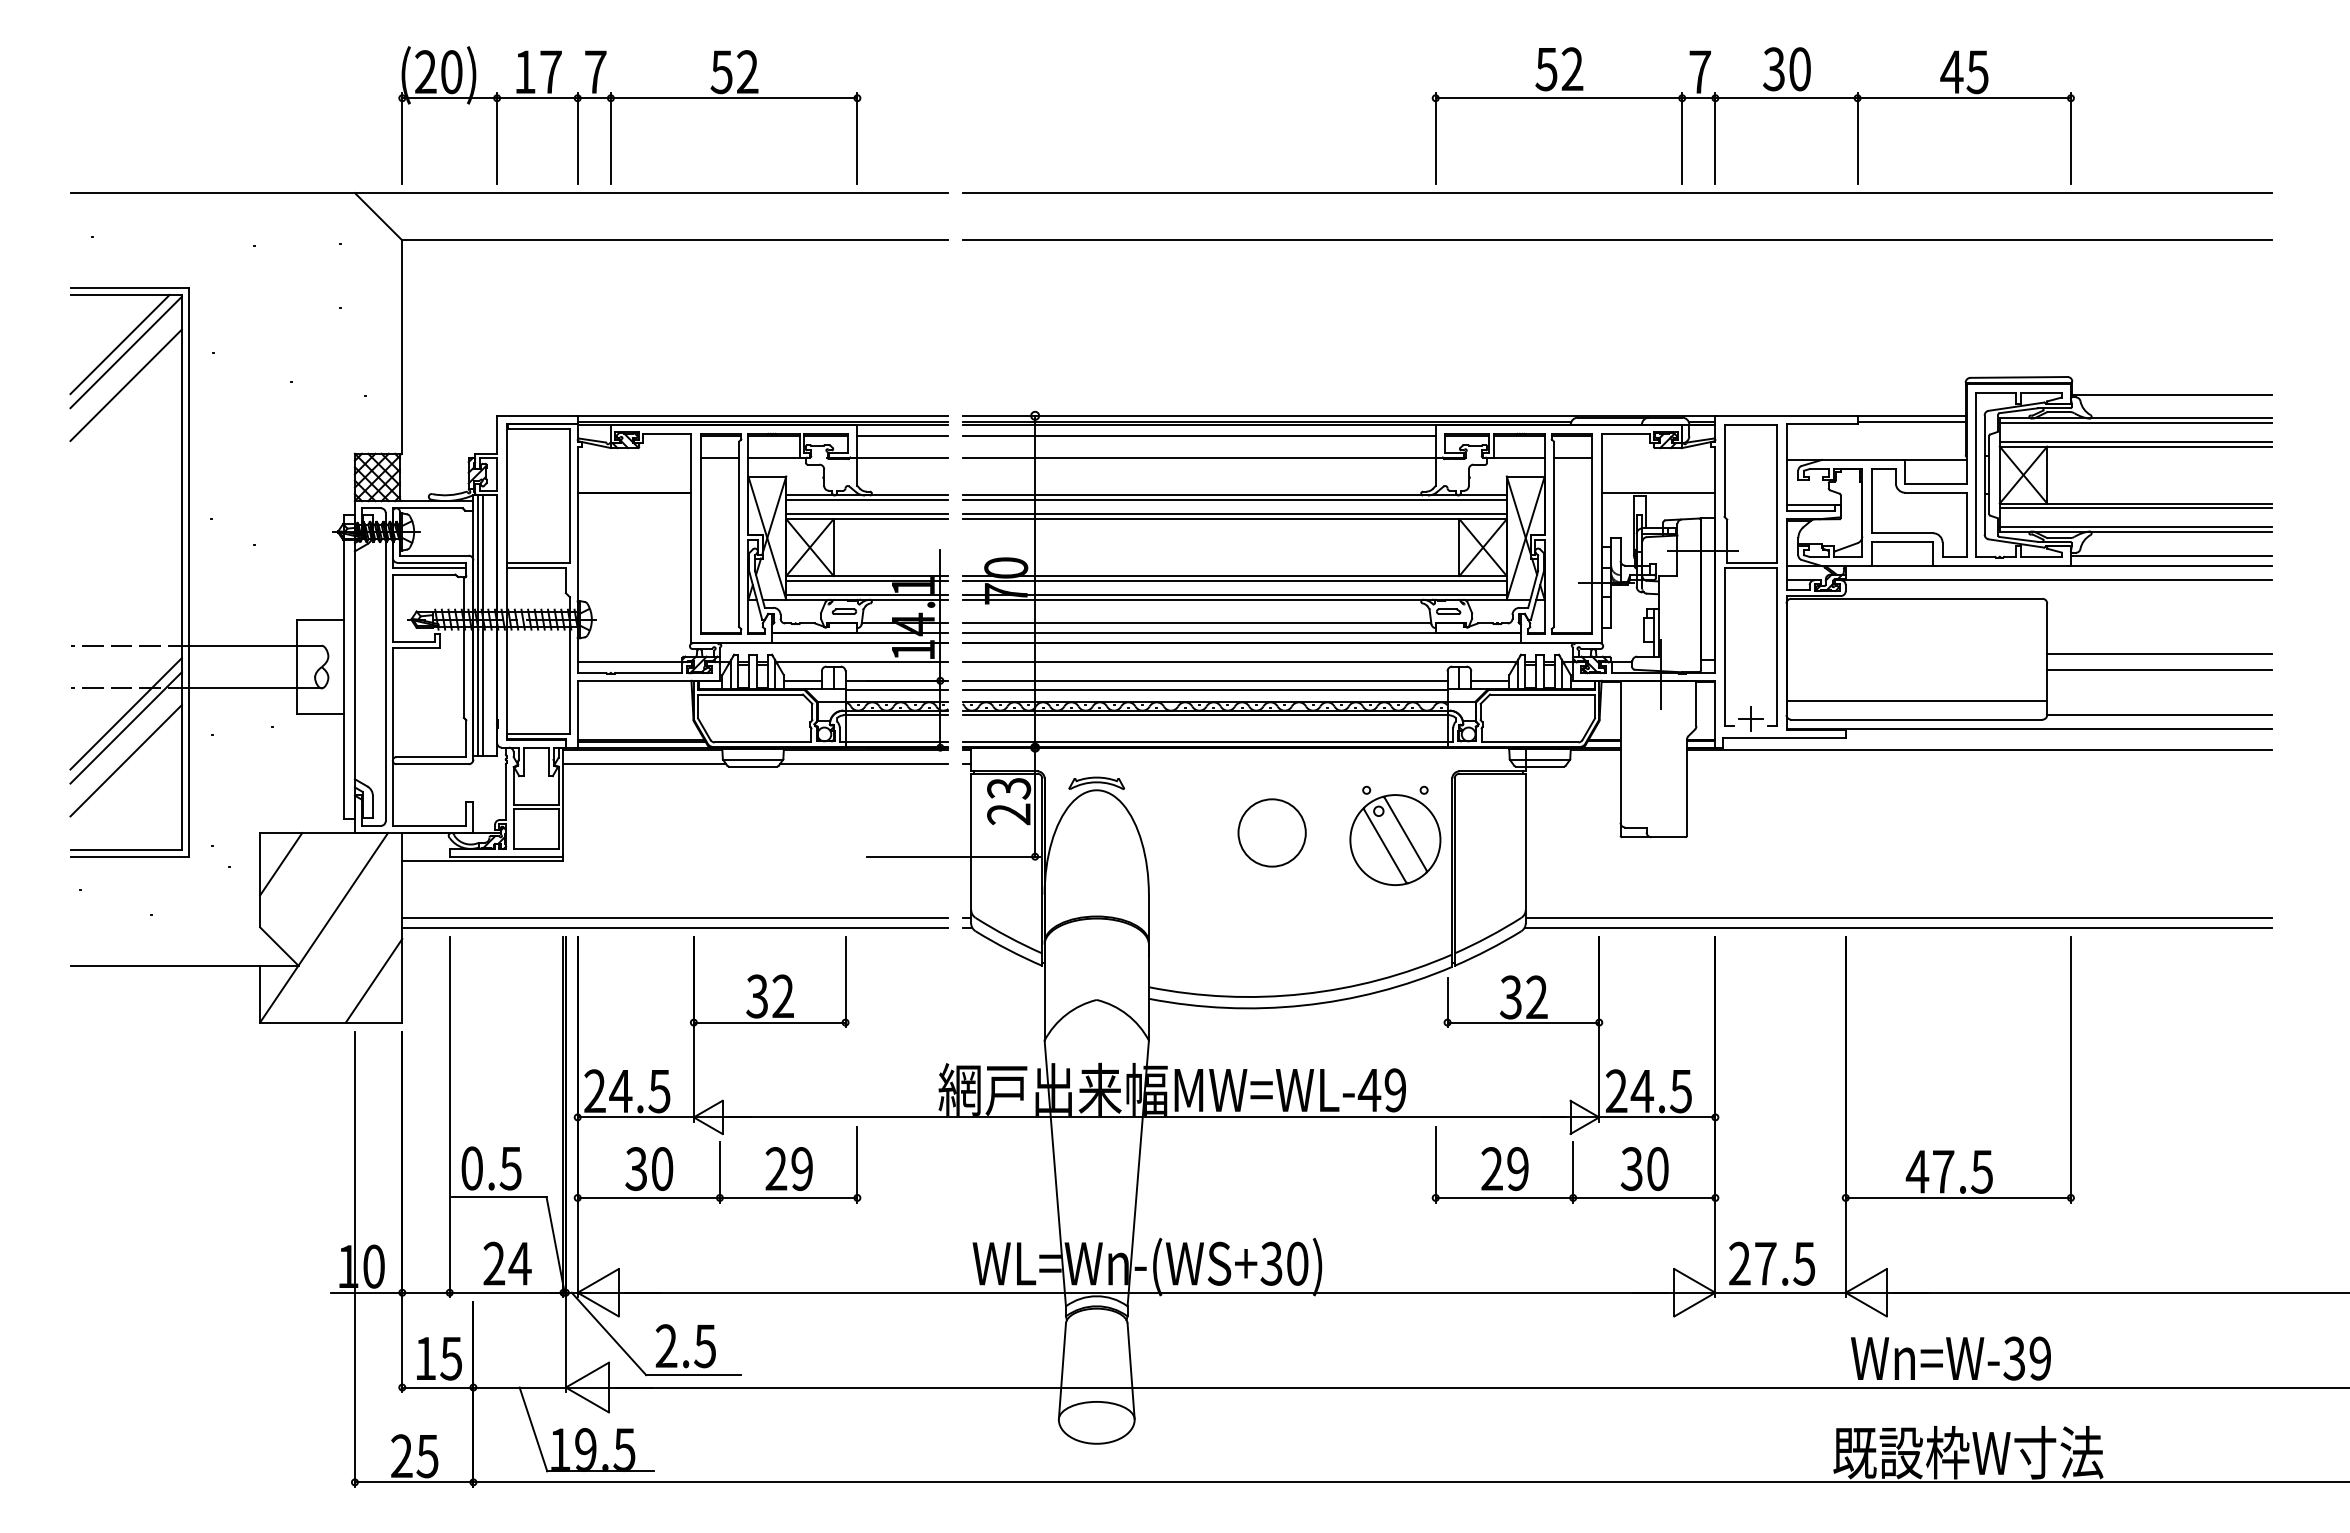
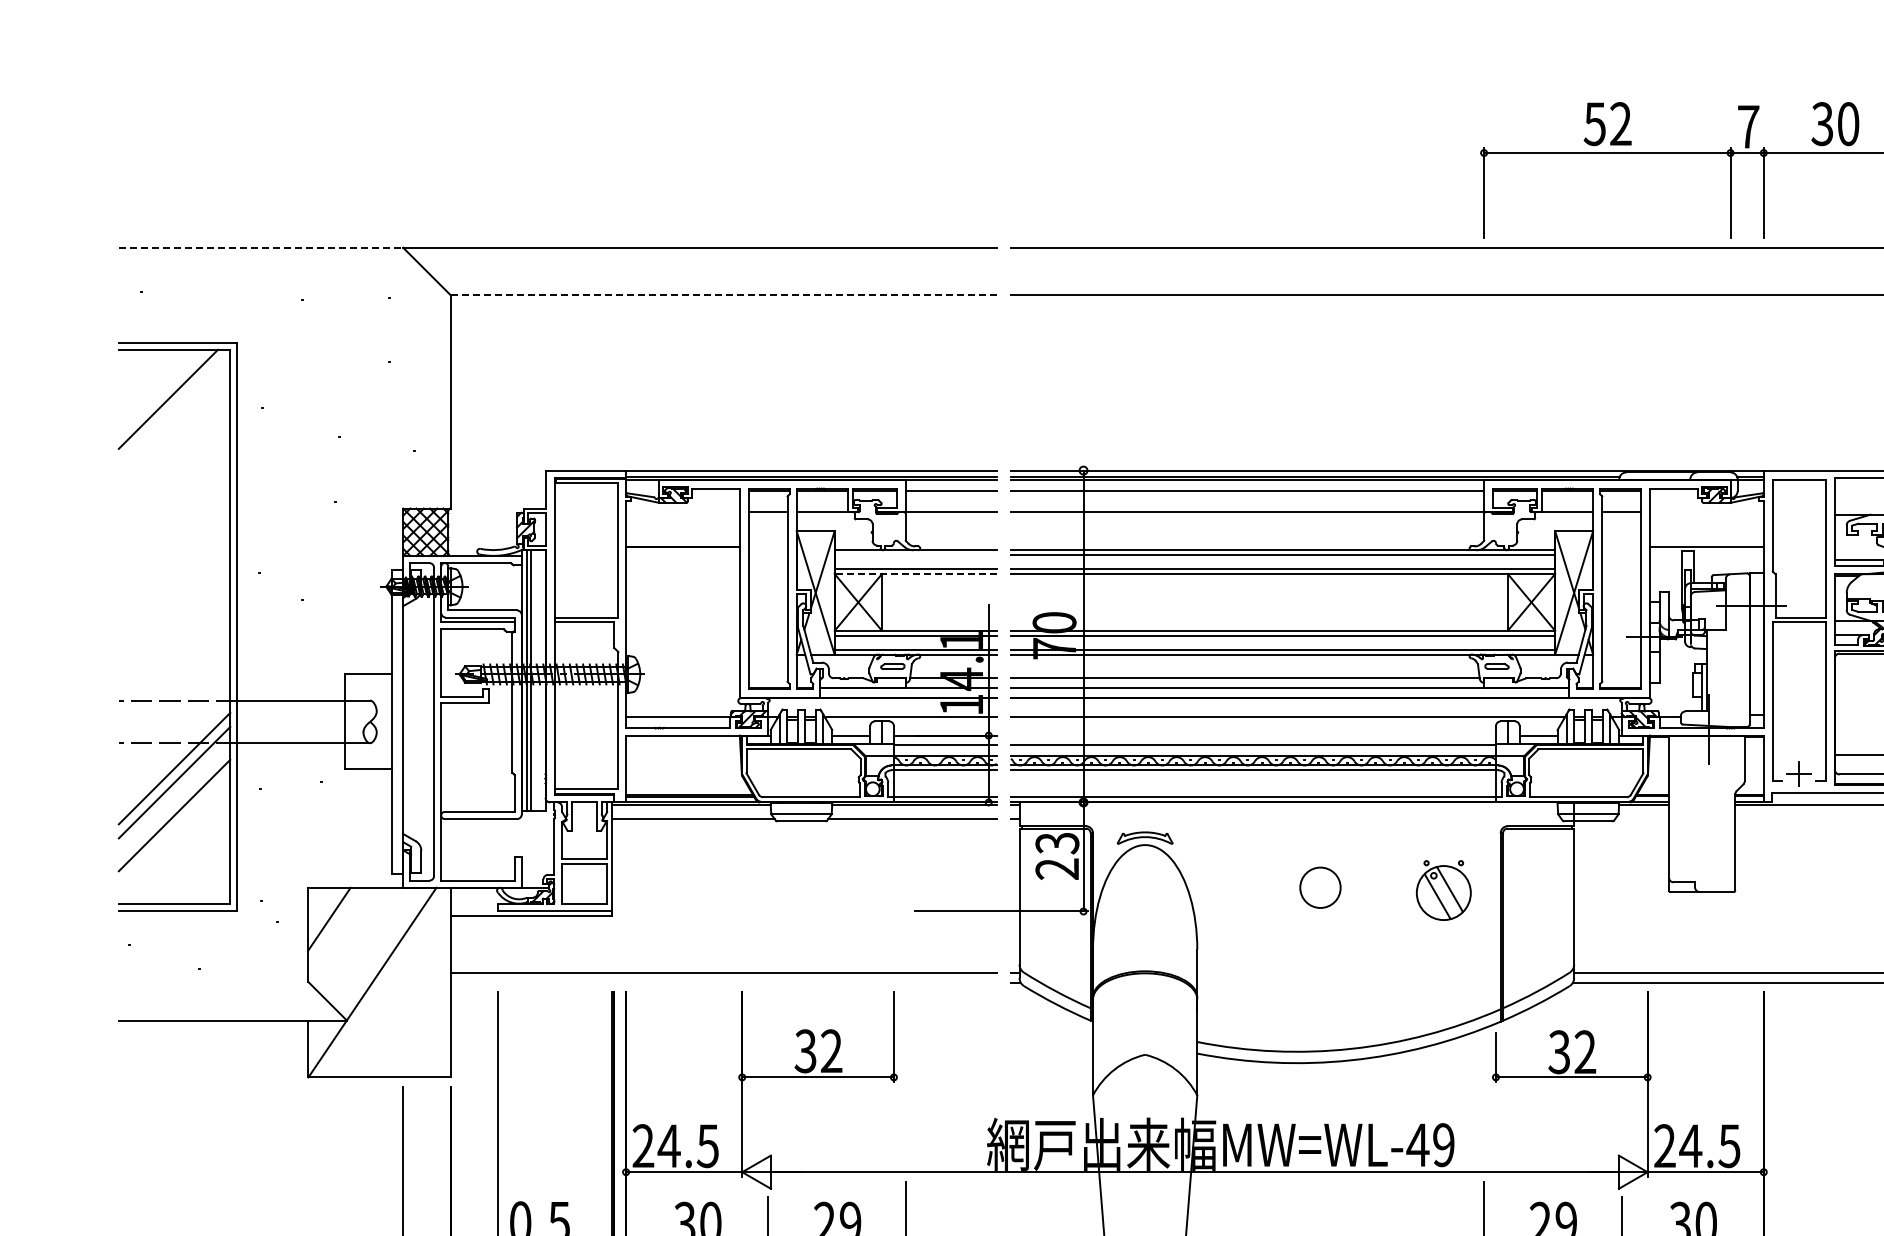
part: (629, 98) -> (677, 153), removed
line: (213, 193) -> (261, 248), solid -> dashed
line: (674, 240) -> (722, 295), solid -> dashed
line: (125, 352) -> (173, 407), removed
line: (125, 385) -> (173, 440), removed
line: (867, 500) -> (915, 555), removed
line: (866, 519) -> (914, 574), solid -> dashed
line: (1204, 680) -> (1252, 735), removed
circle: (1271, 832) -> (1319, 887), size x0.6
part: (1395, 835) -> (1443, 890), size x0.6
line: (675, 927) -> (723, 982), removed
line: (373, 980) -> (421, 1035), removed

